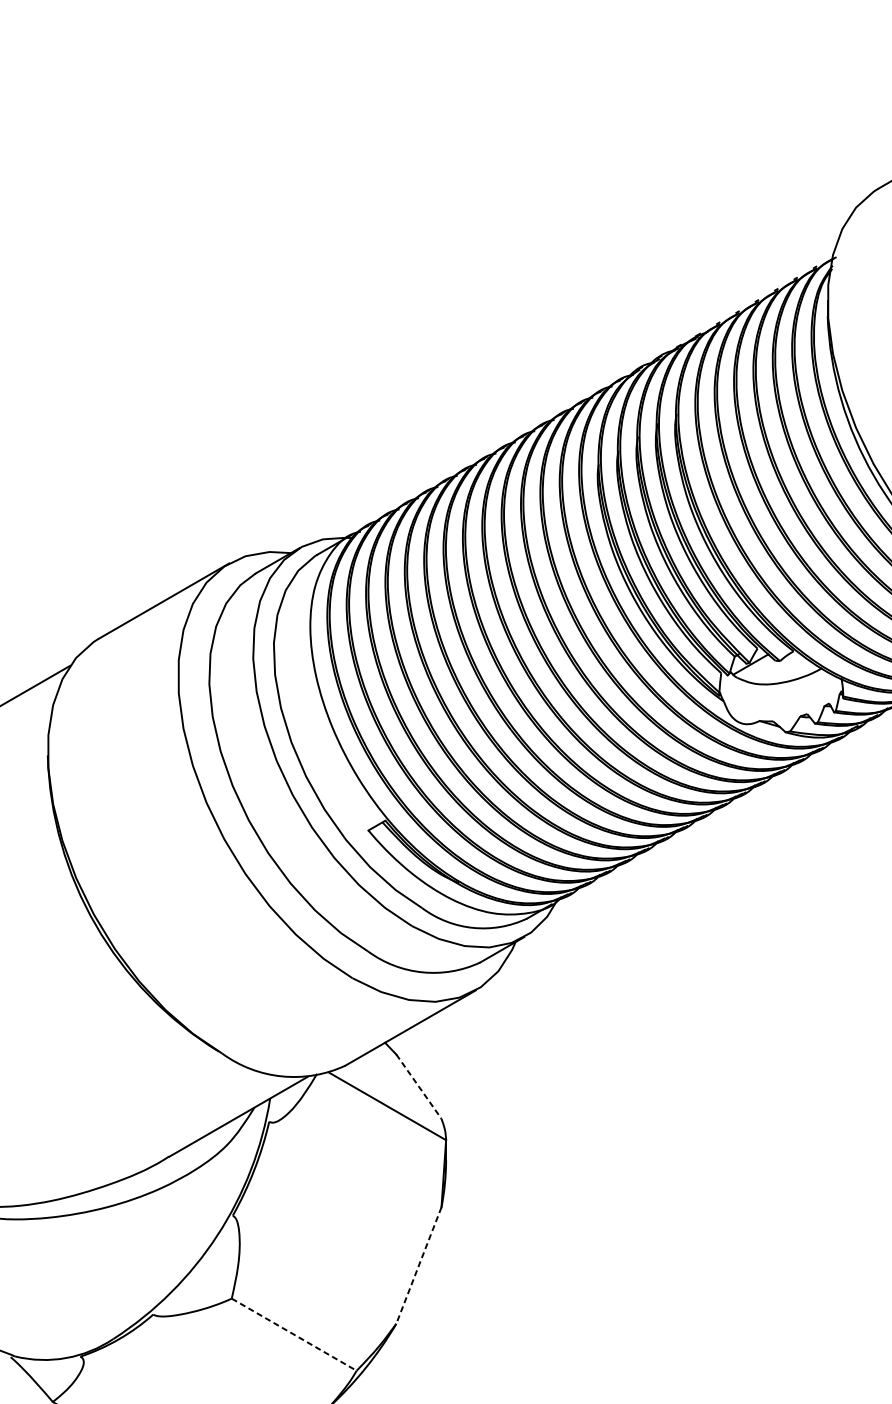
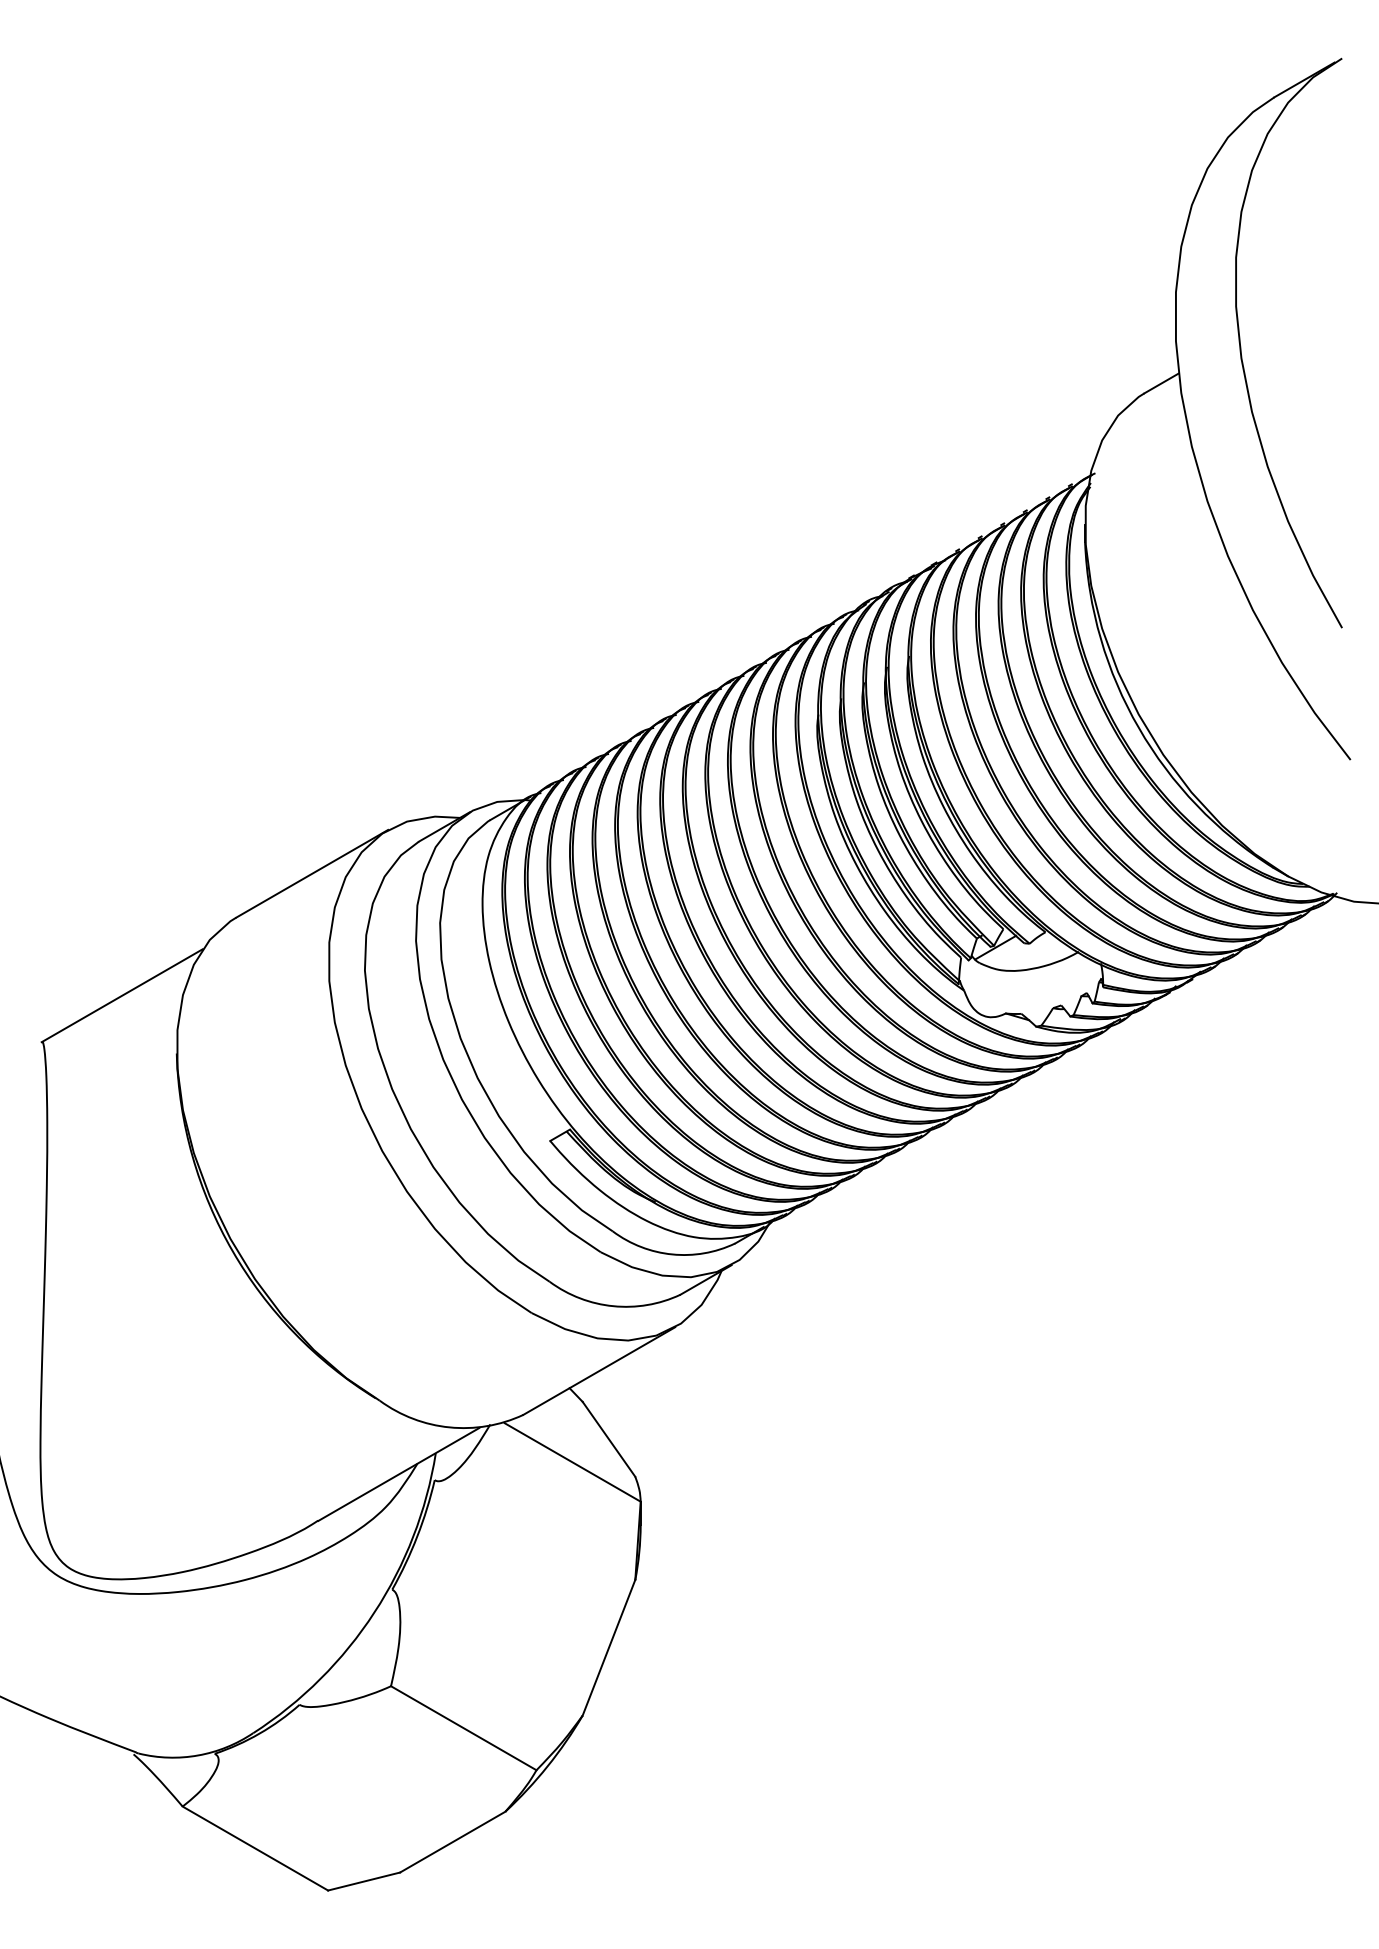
line: (419, 1086) -> (609, 1439), dashed -> solid
line: (419, 1265) -> (609, 1647), dashed -> solid
line: (293, 1334) -> (463, 1728), dashed -> solid

